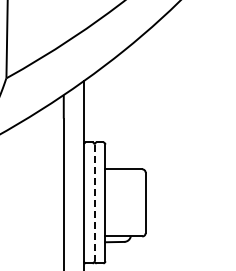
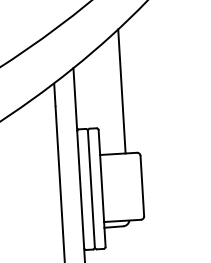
line: (130, 107) -> (121, 91), added
line: (94, 203) -> (91, 189), dashed -> solid

